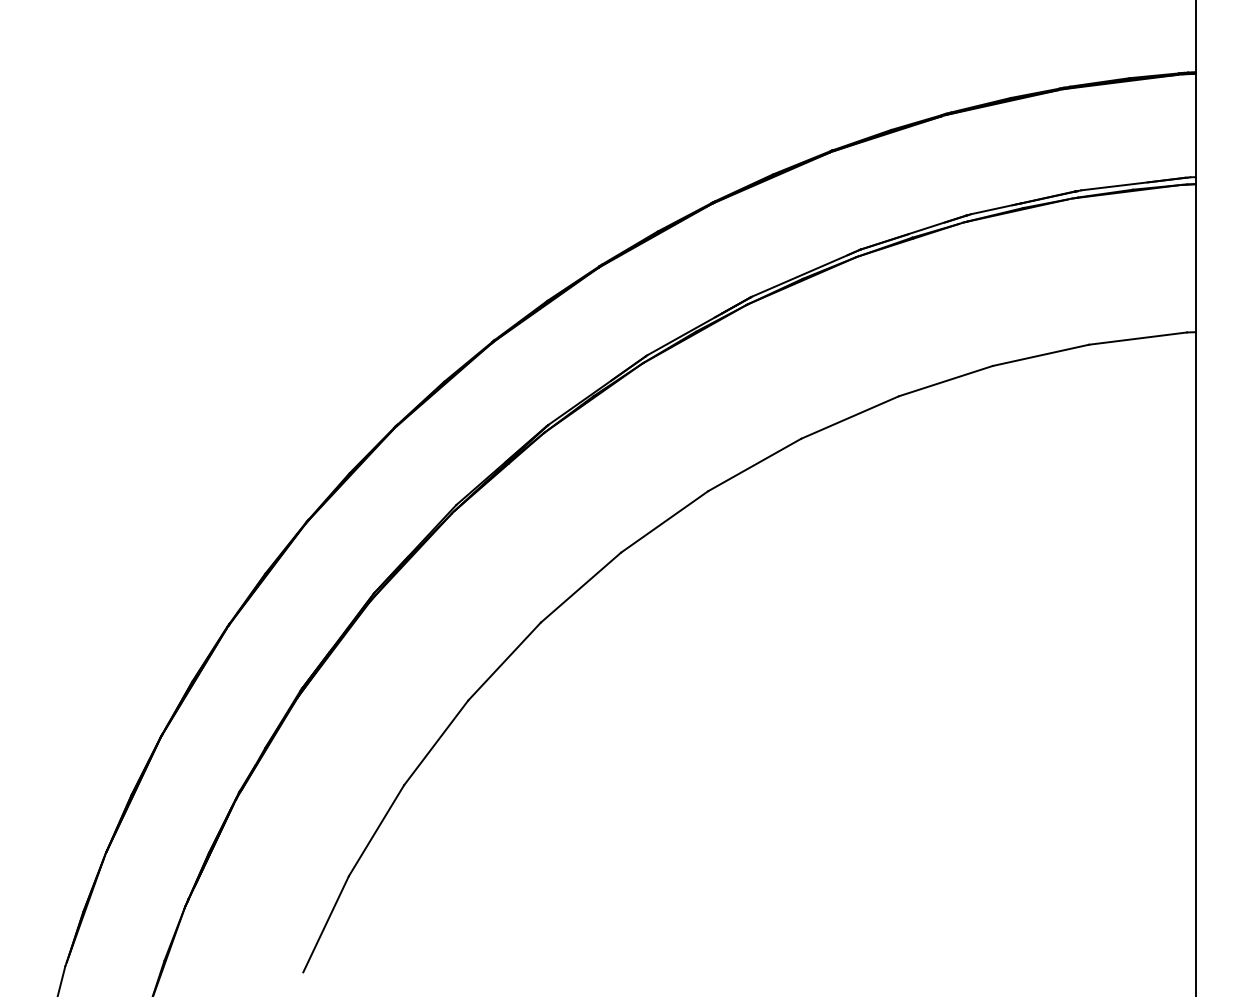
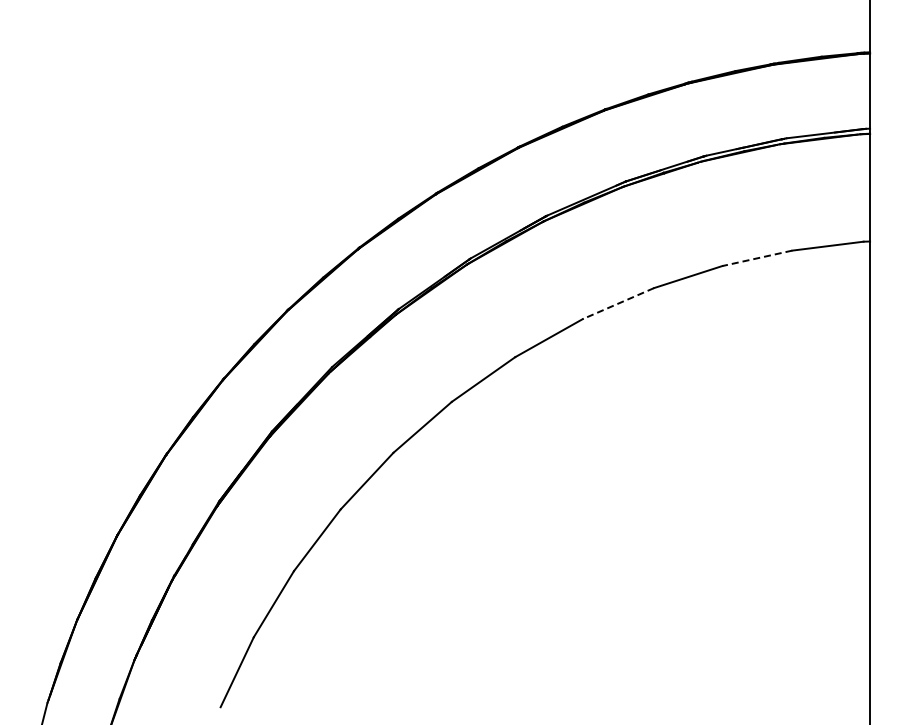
line: (1041, 355) -> (757, 258), solid -> dashed
line: (850, 417) -> (618, 303), solid -> dashed

